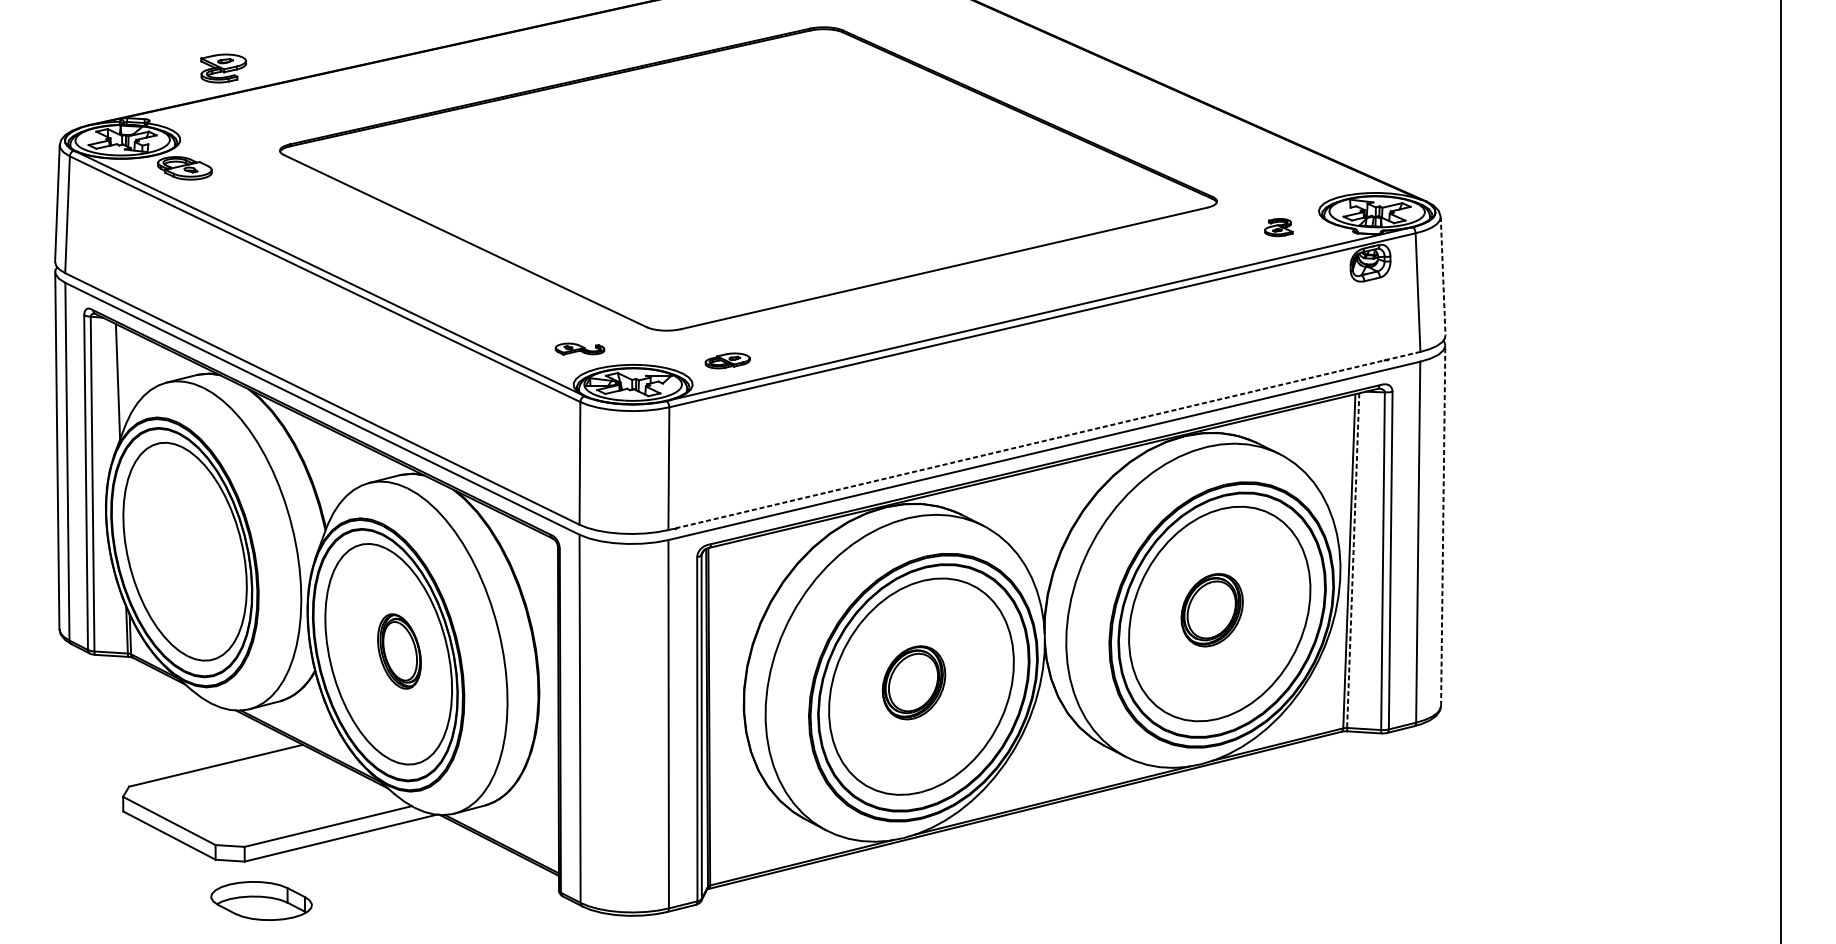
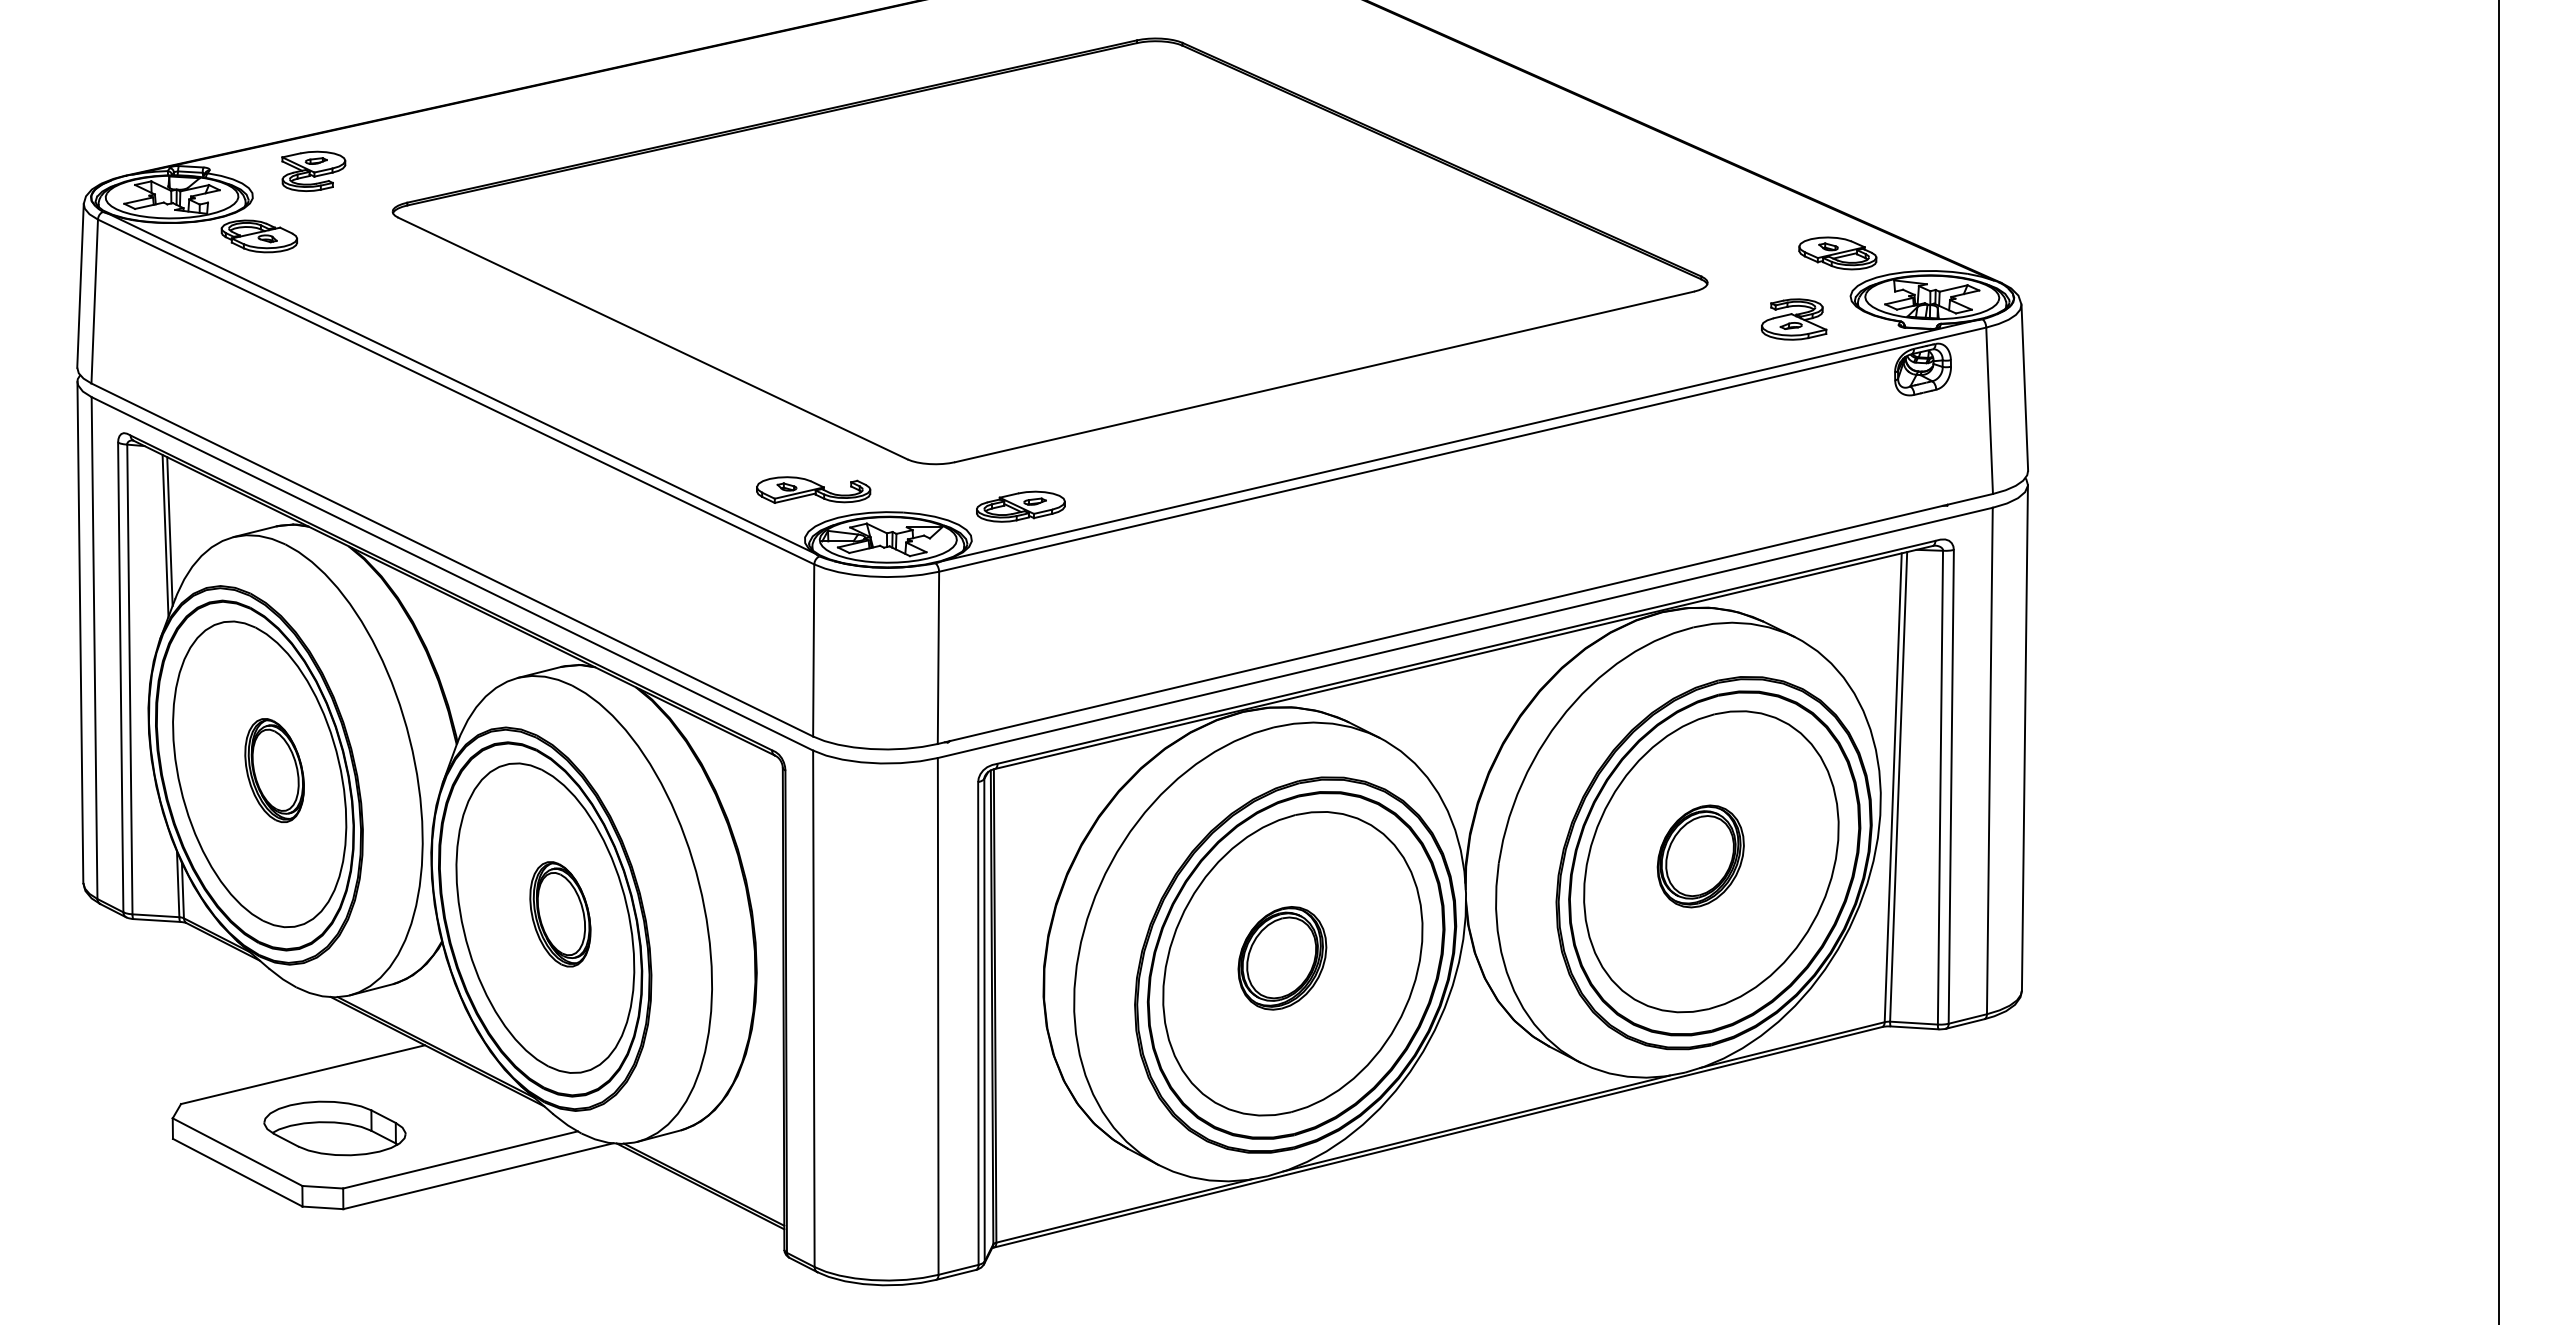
part: (223, 67) -> (313, 170), moved
part: (1309, 180) -> (1837, 253), added
part: (1278, 227) -> (1794, 319), size x1.67
line: (1442, 276) -> (2024, 388), dashed -> solid
part: (579, 348) -> (813, 489), size x1.67
part: (727, 360) -> (1020, 506), size x1.43
line: (120, 378) -> (169, 531), added
line: (1043, 441) -> (1464, 619), dashed -> solid
line: (1442, 525) -> (2024, 737), dashed -> solid
part: (195, 548) -> (274, 770), added
line: (1353, 560) -> (1898, 786), dashed -> solid
part: (261, 901) -> (334, 1128), moved

